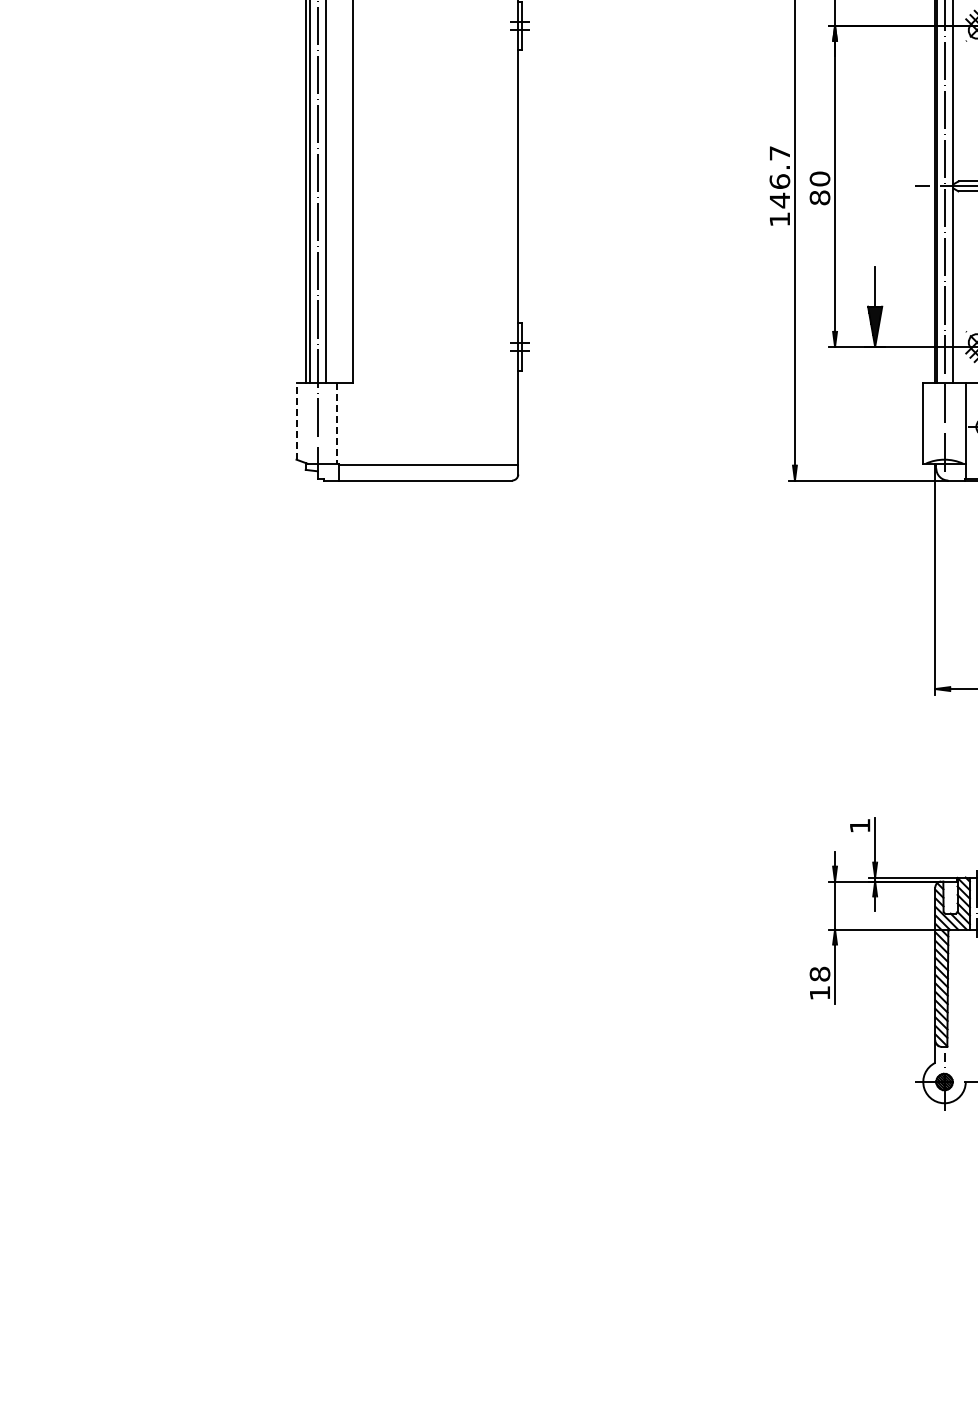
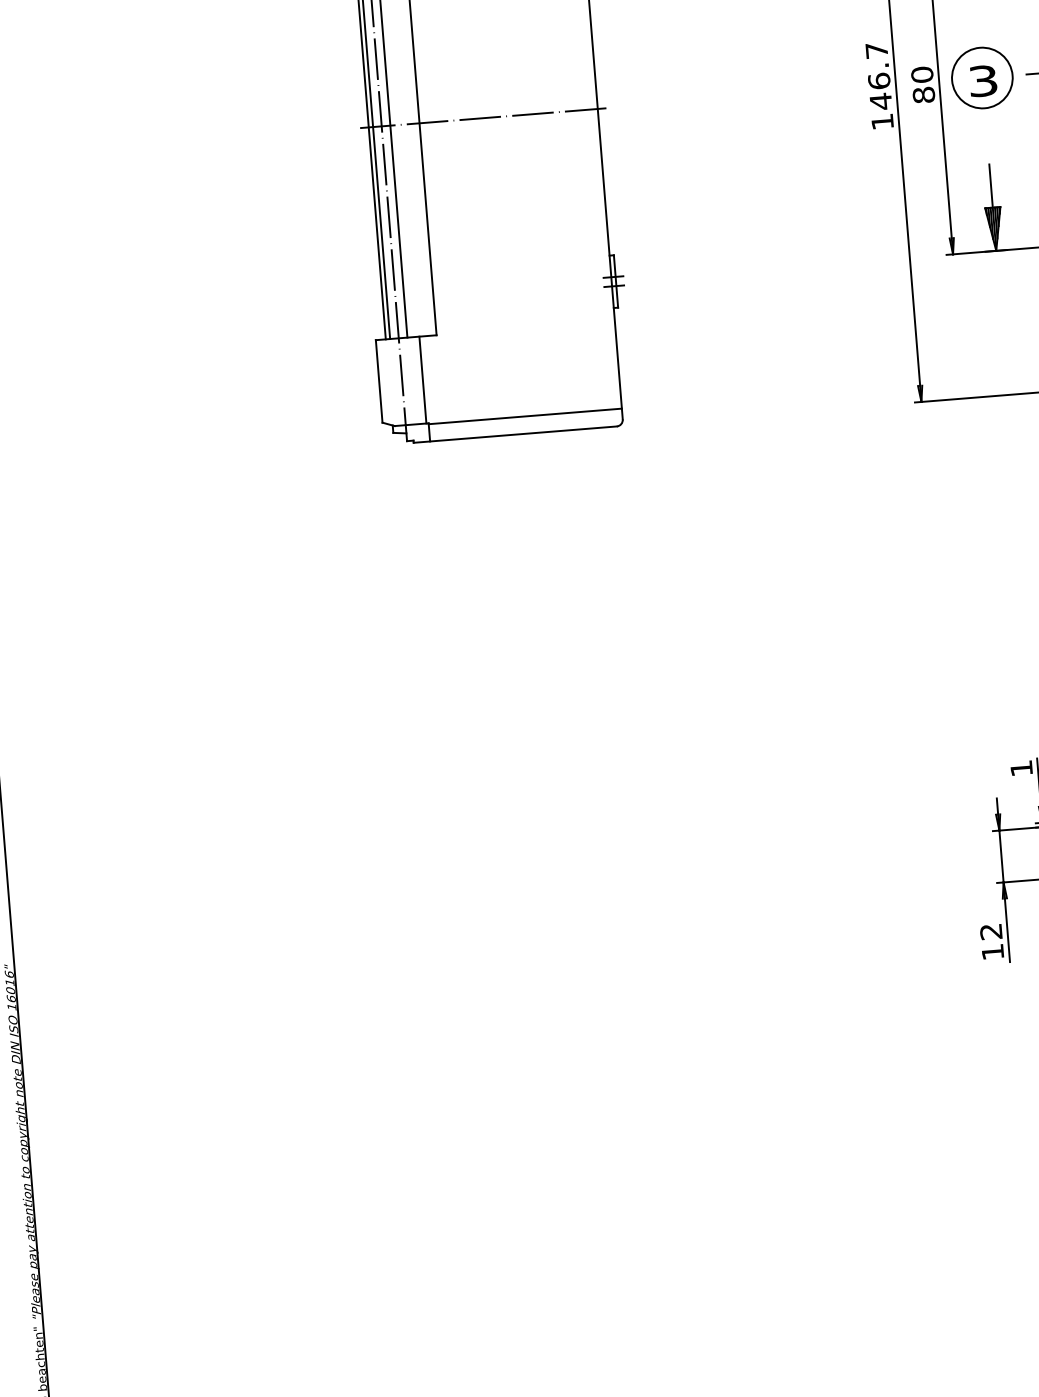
line: (411, 186) -> (482, 118), added
part: (875, 186) -> (982, 78), added
line: (296, 420) -> (379, 380), dashed -> solid
line: (336, 423) -> (422, 380), dashed -> solid
text: (819, 973) -> (990, 931), 18 -> 12

